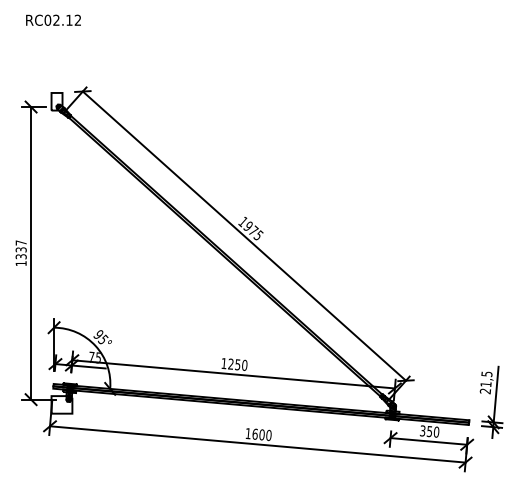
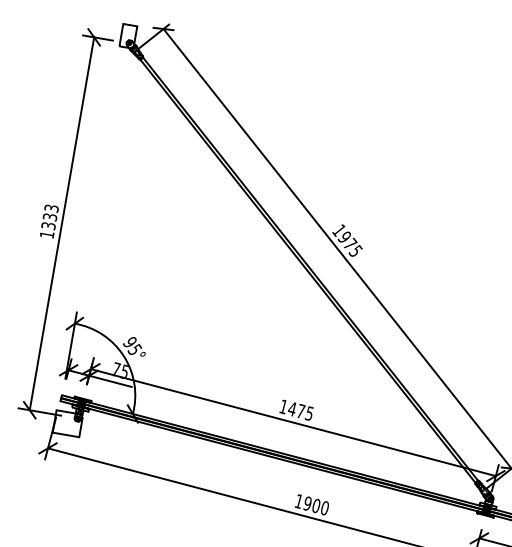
text: (20, 242) -> (50, 207), 1337 -> 1333
text: (237, 364) -> (300, 410), 1250 -> 1475
text: (254, 433) -> (306, 502), 1600 -> 1900

